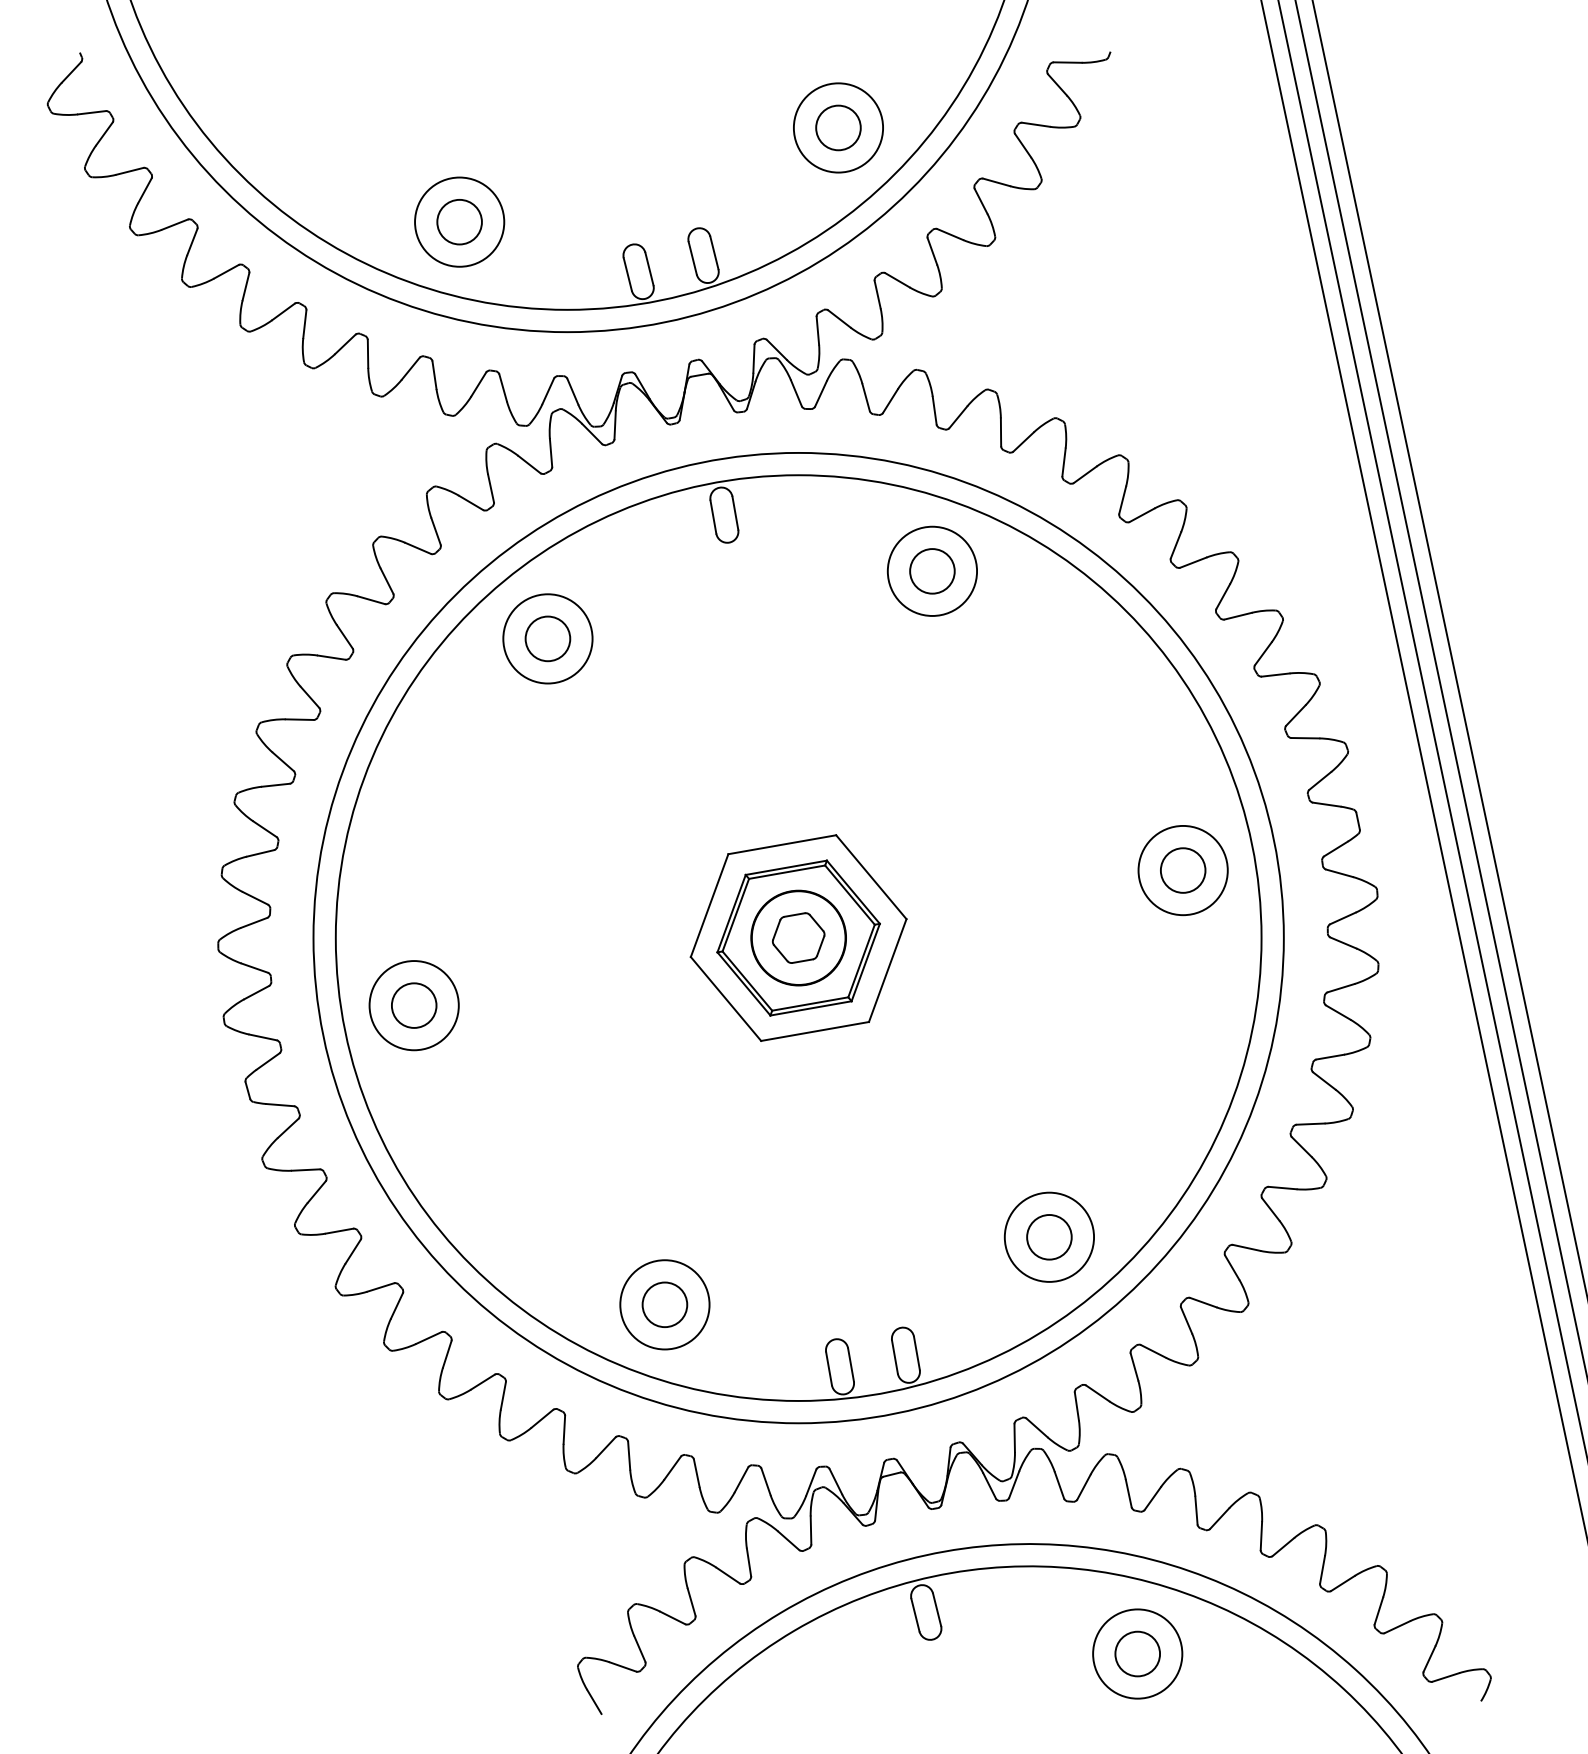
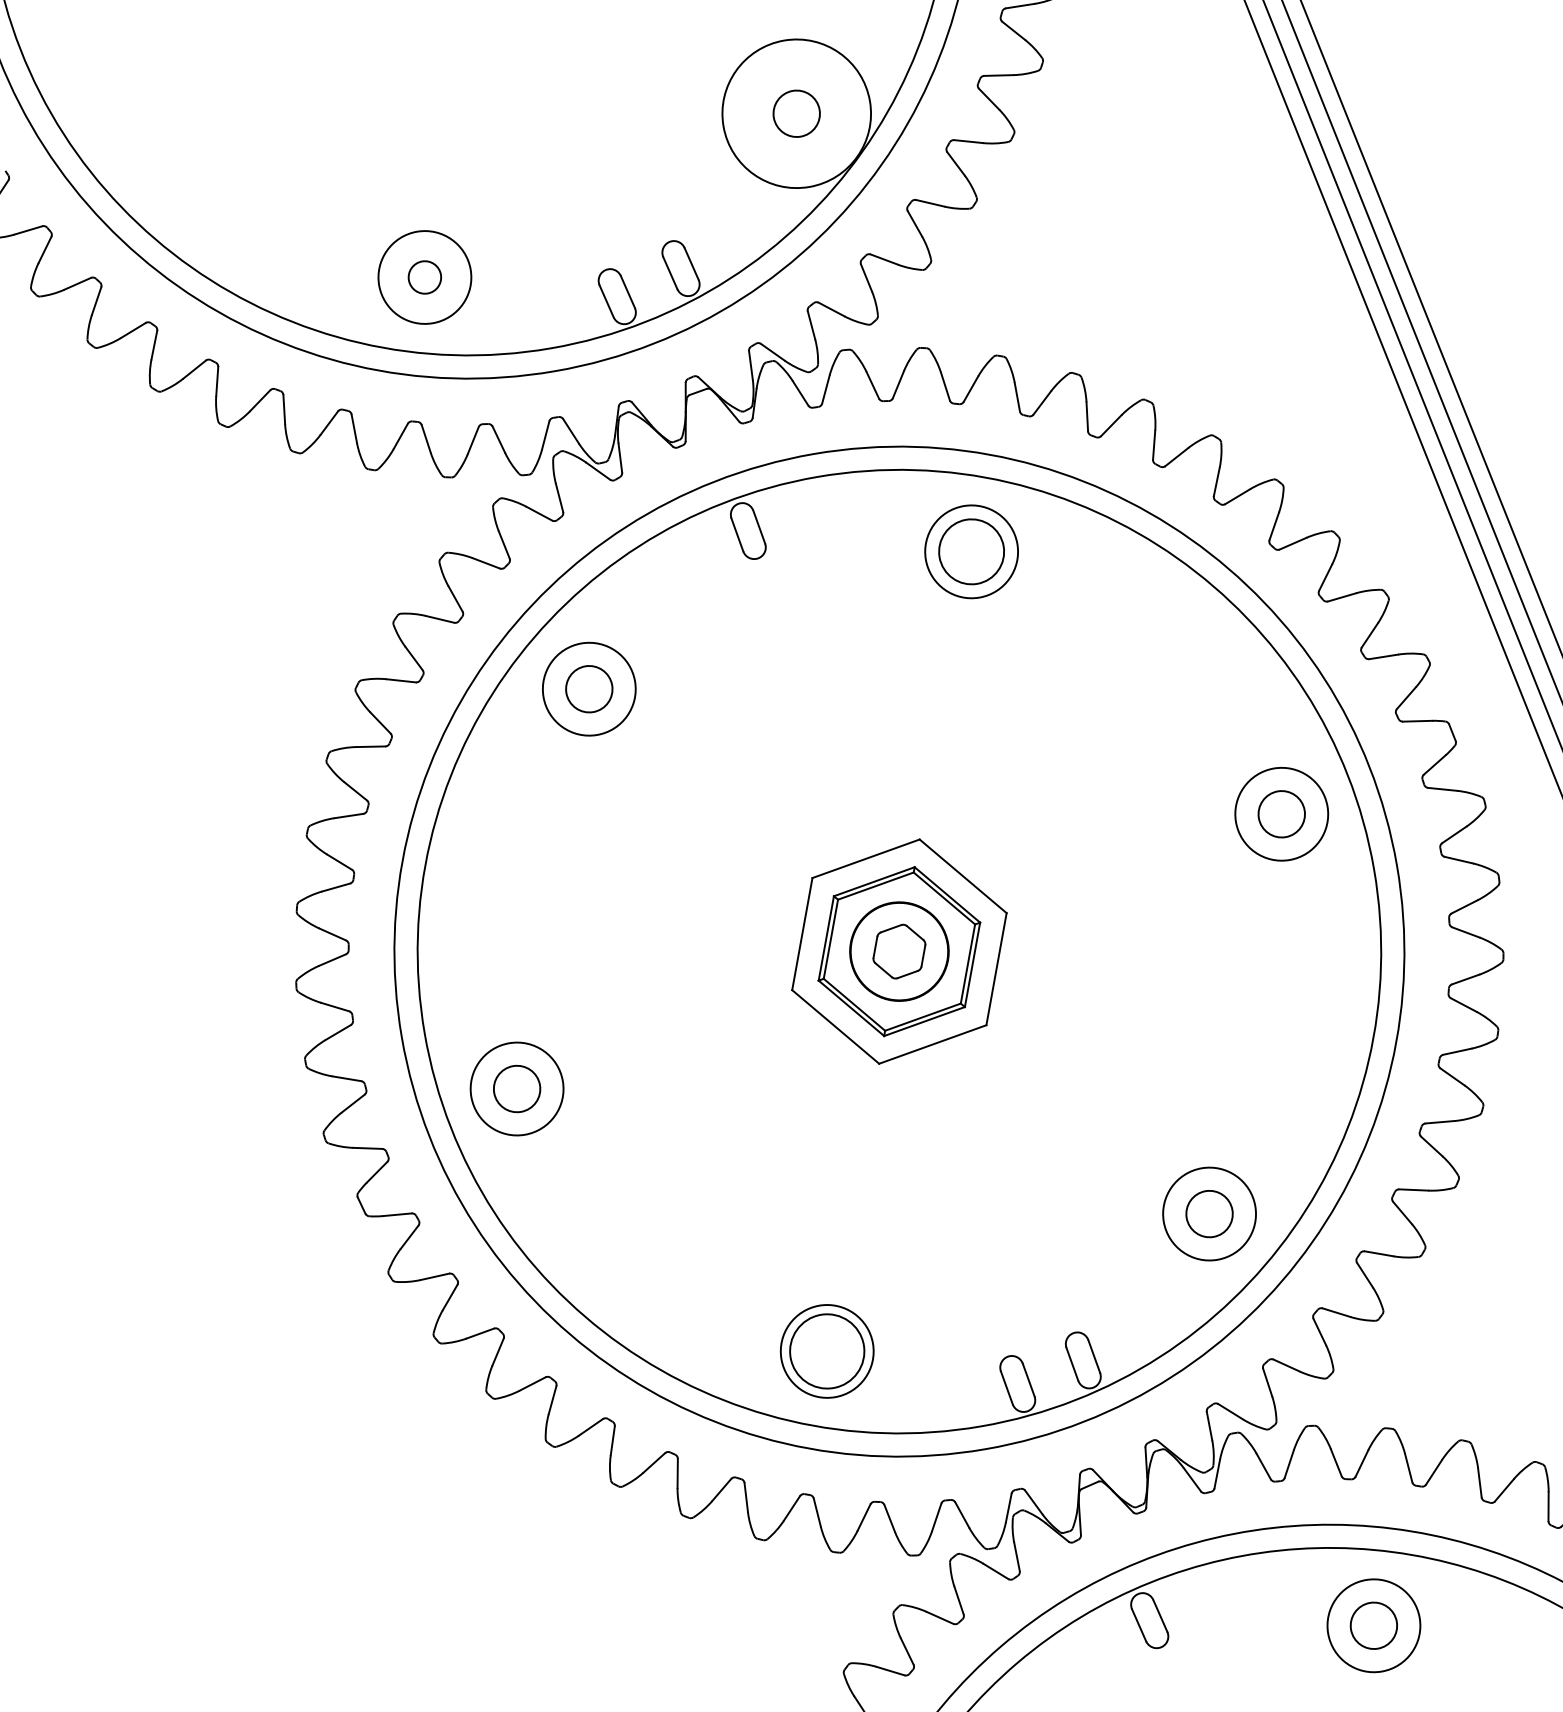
circle: (838, 127) -> (796, 113), size x1.6
circle: (459, 221) -> (424, 276), size x0.7
circle: (932, 571) -> (971, 551), size x1.4
circle: (664, 1304) -> (826, 1351), size x1.6

